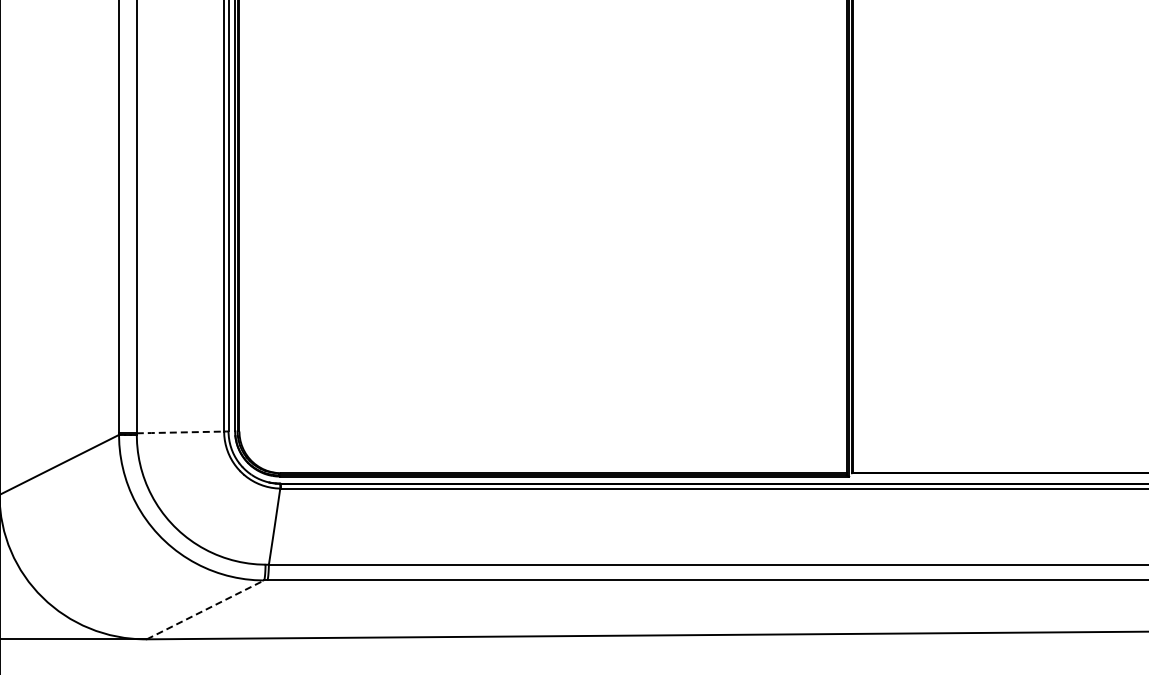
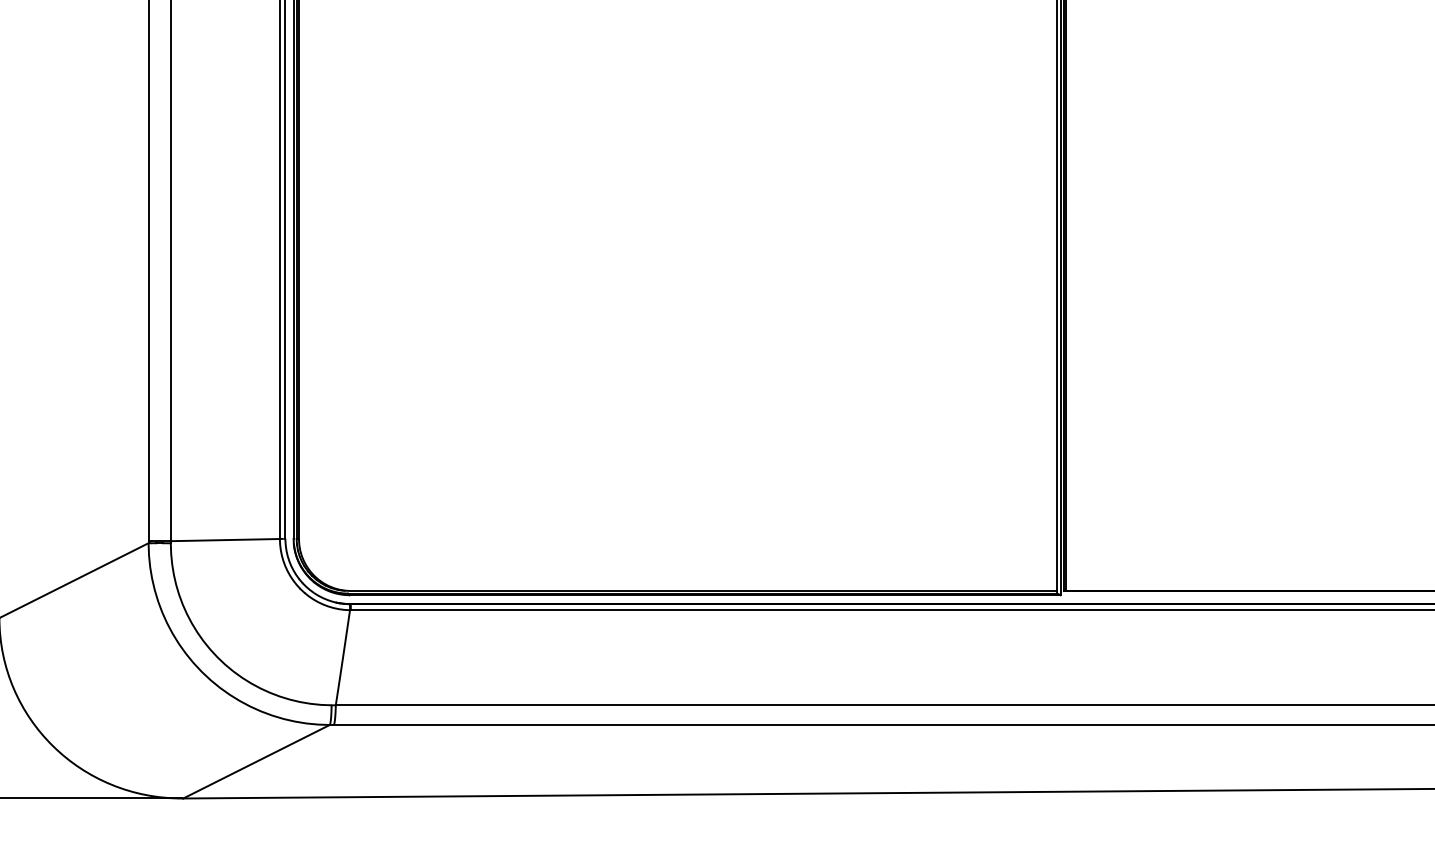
line: (179, 432) -> (224, 540), dashed -> solid
line: (205, 609) -> (256, 761), dashed -> solid

